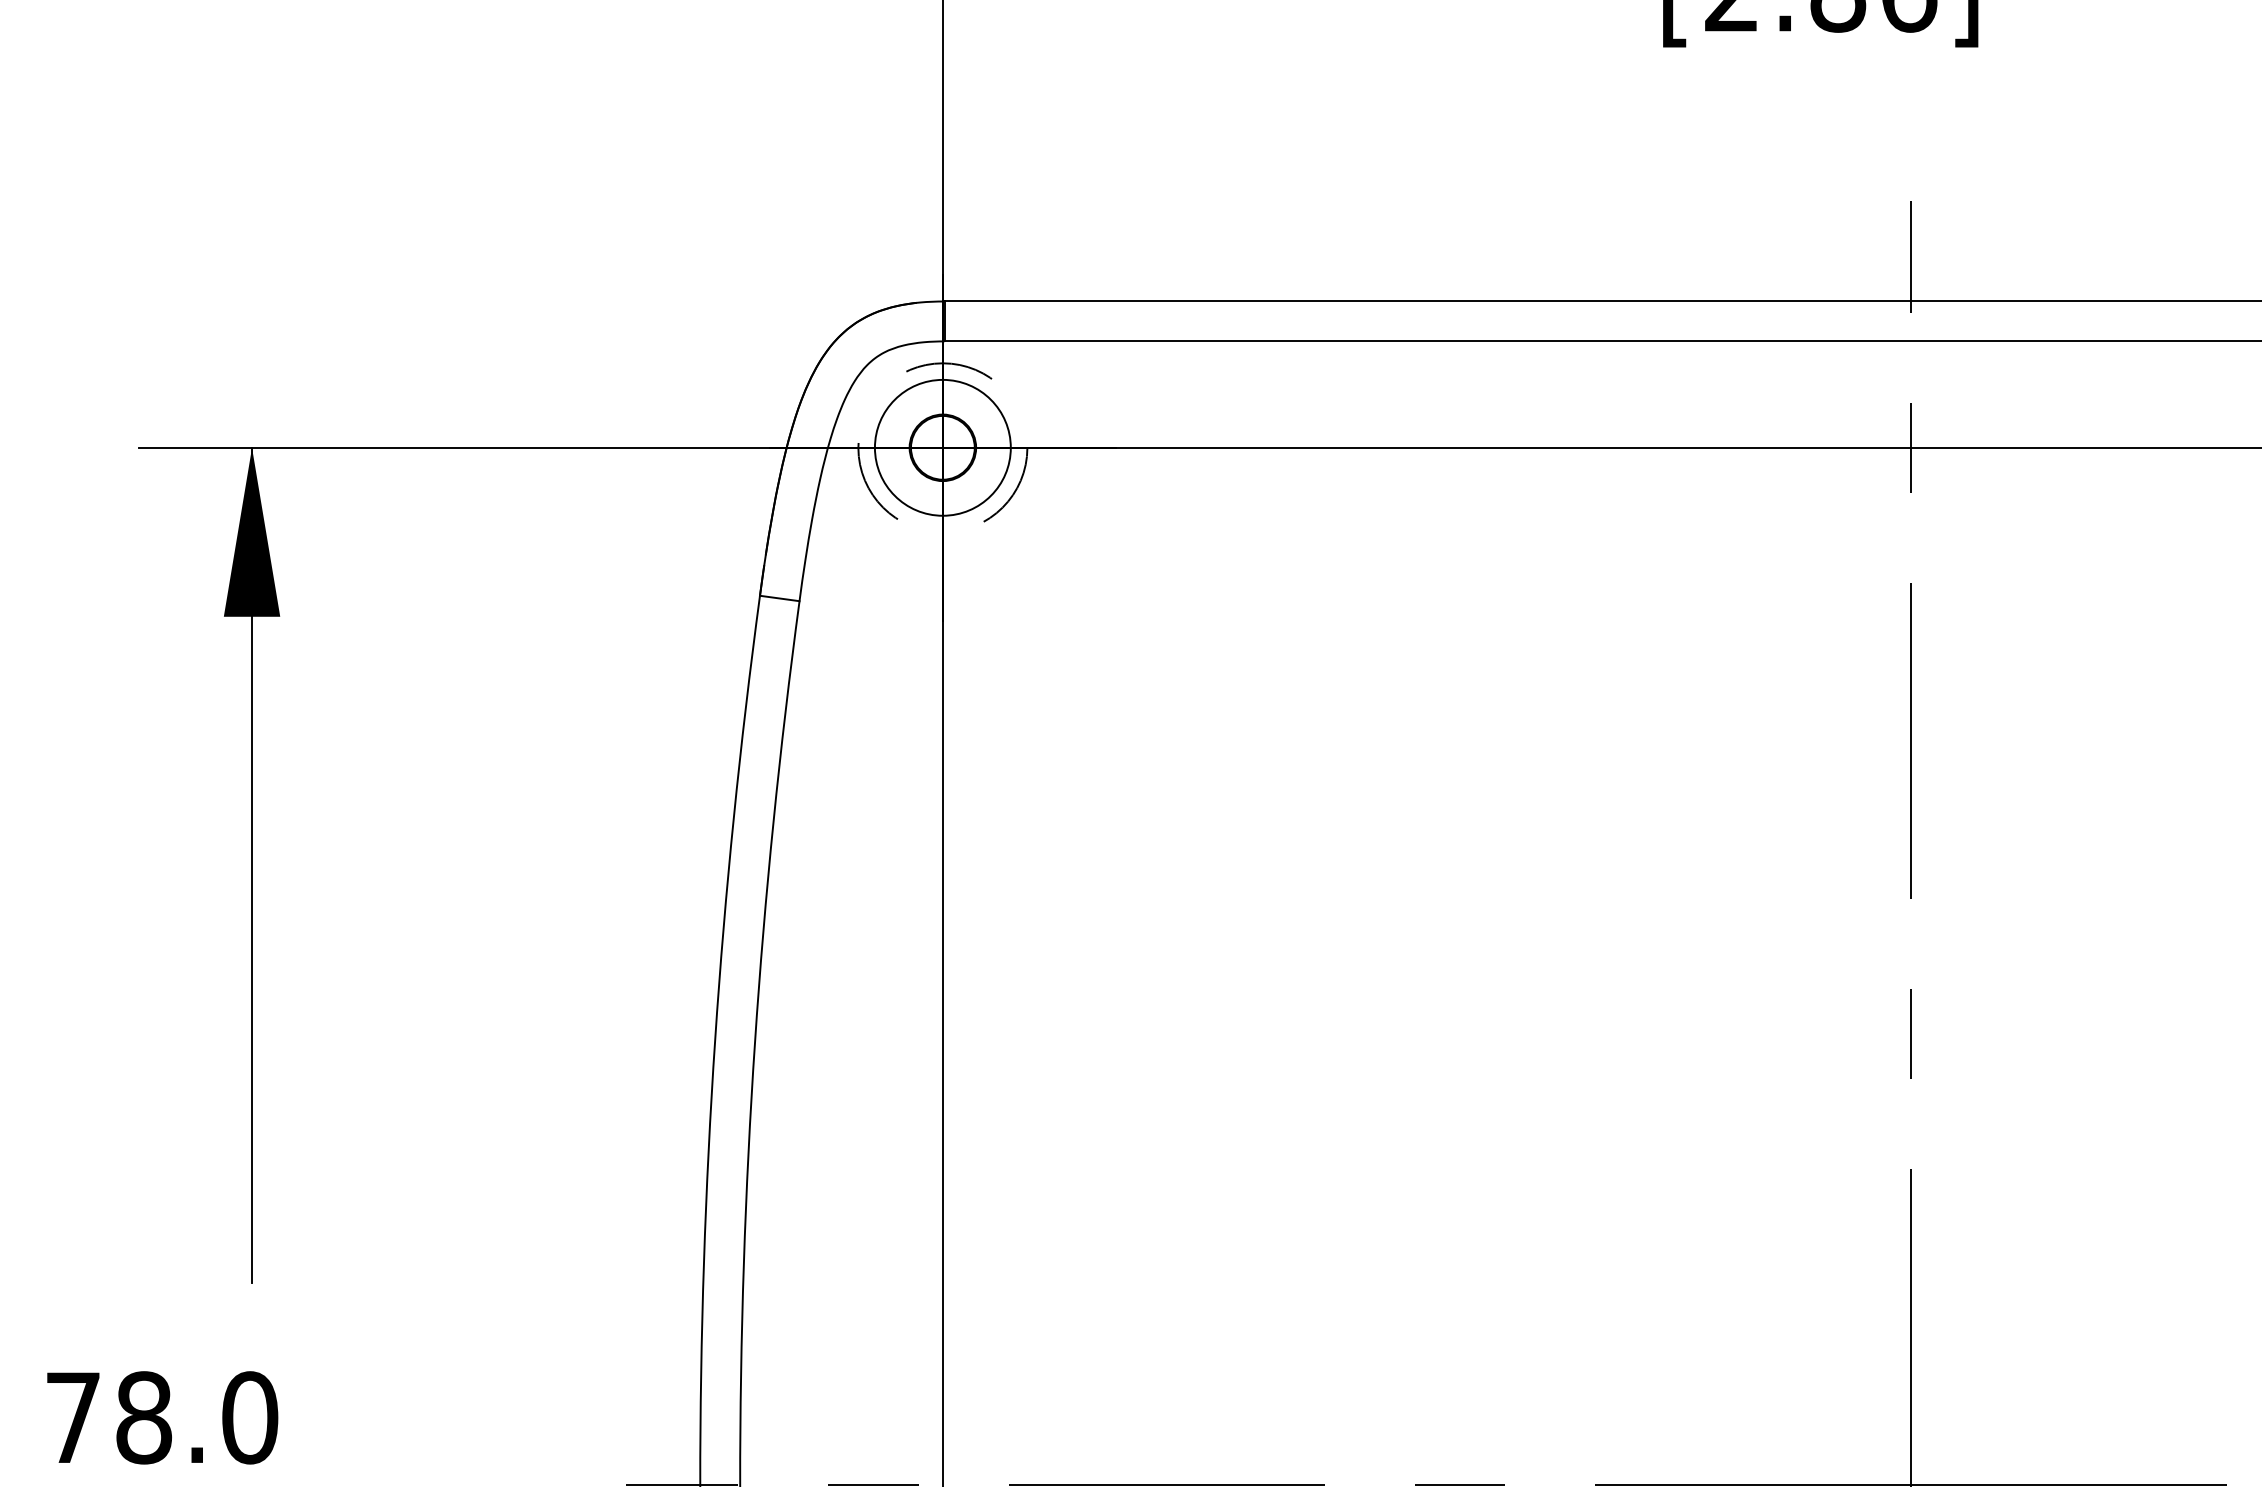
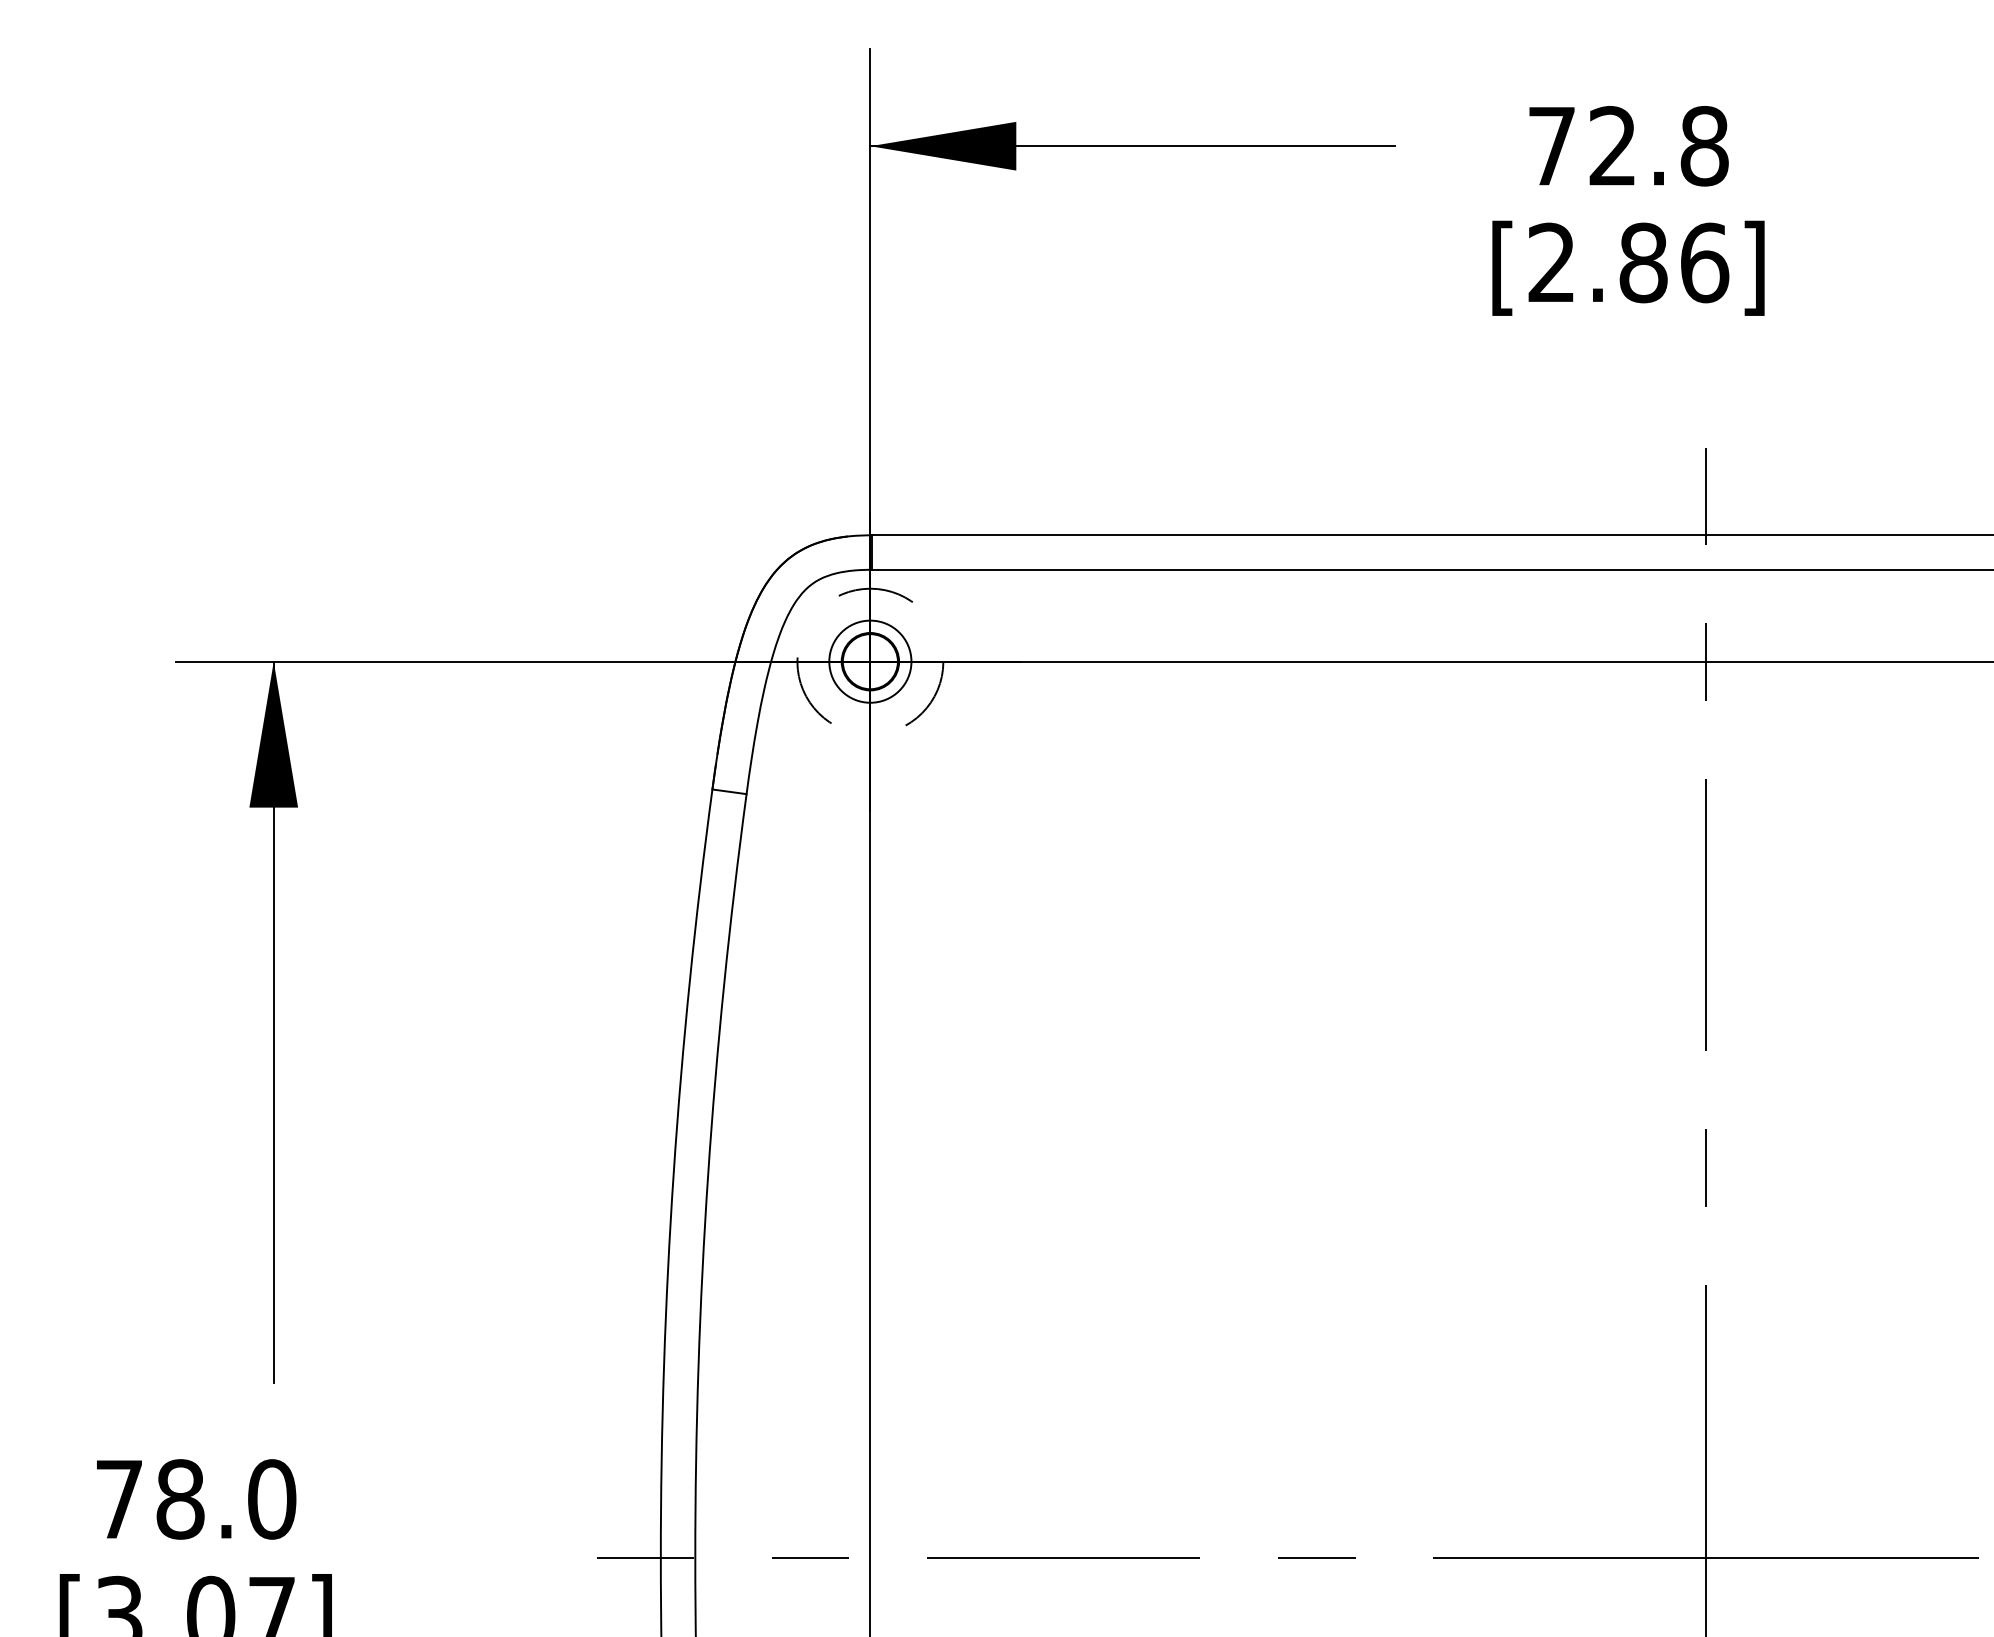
circle: (943, 447) -> (870, 661), size x0.7

